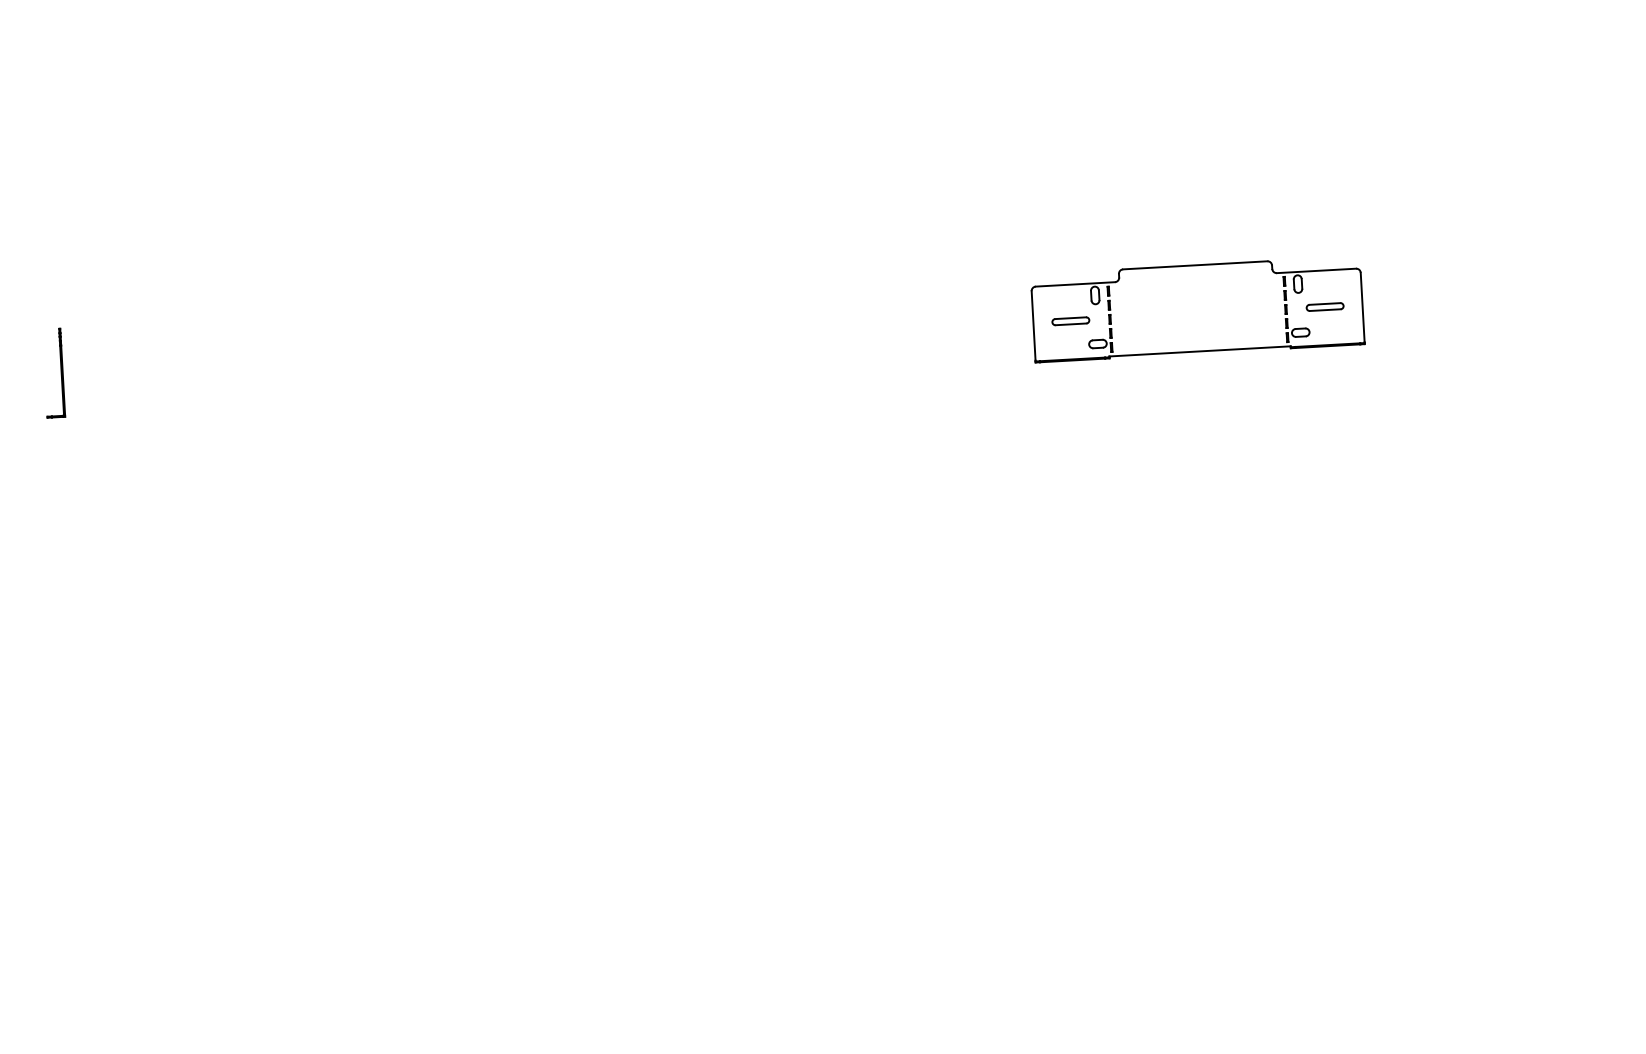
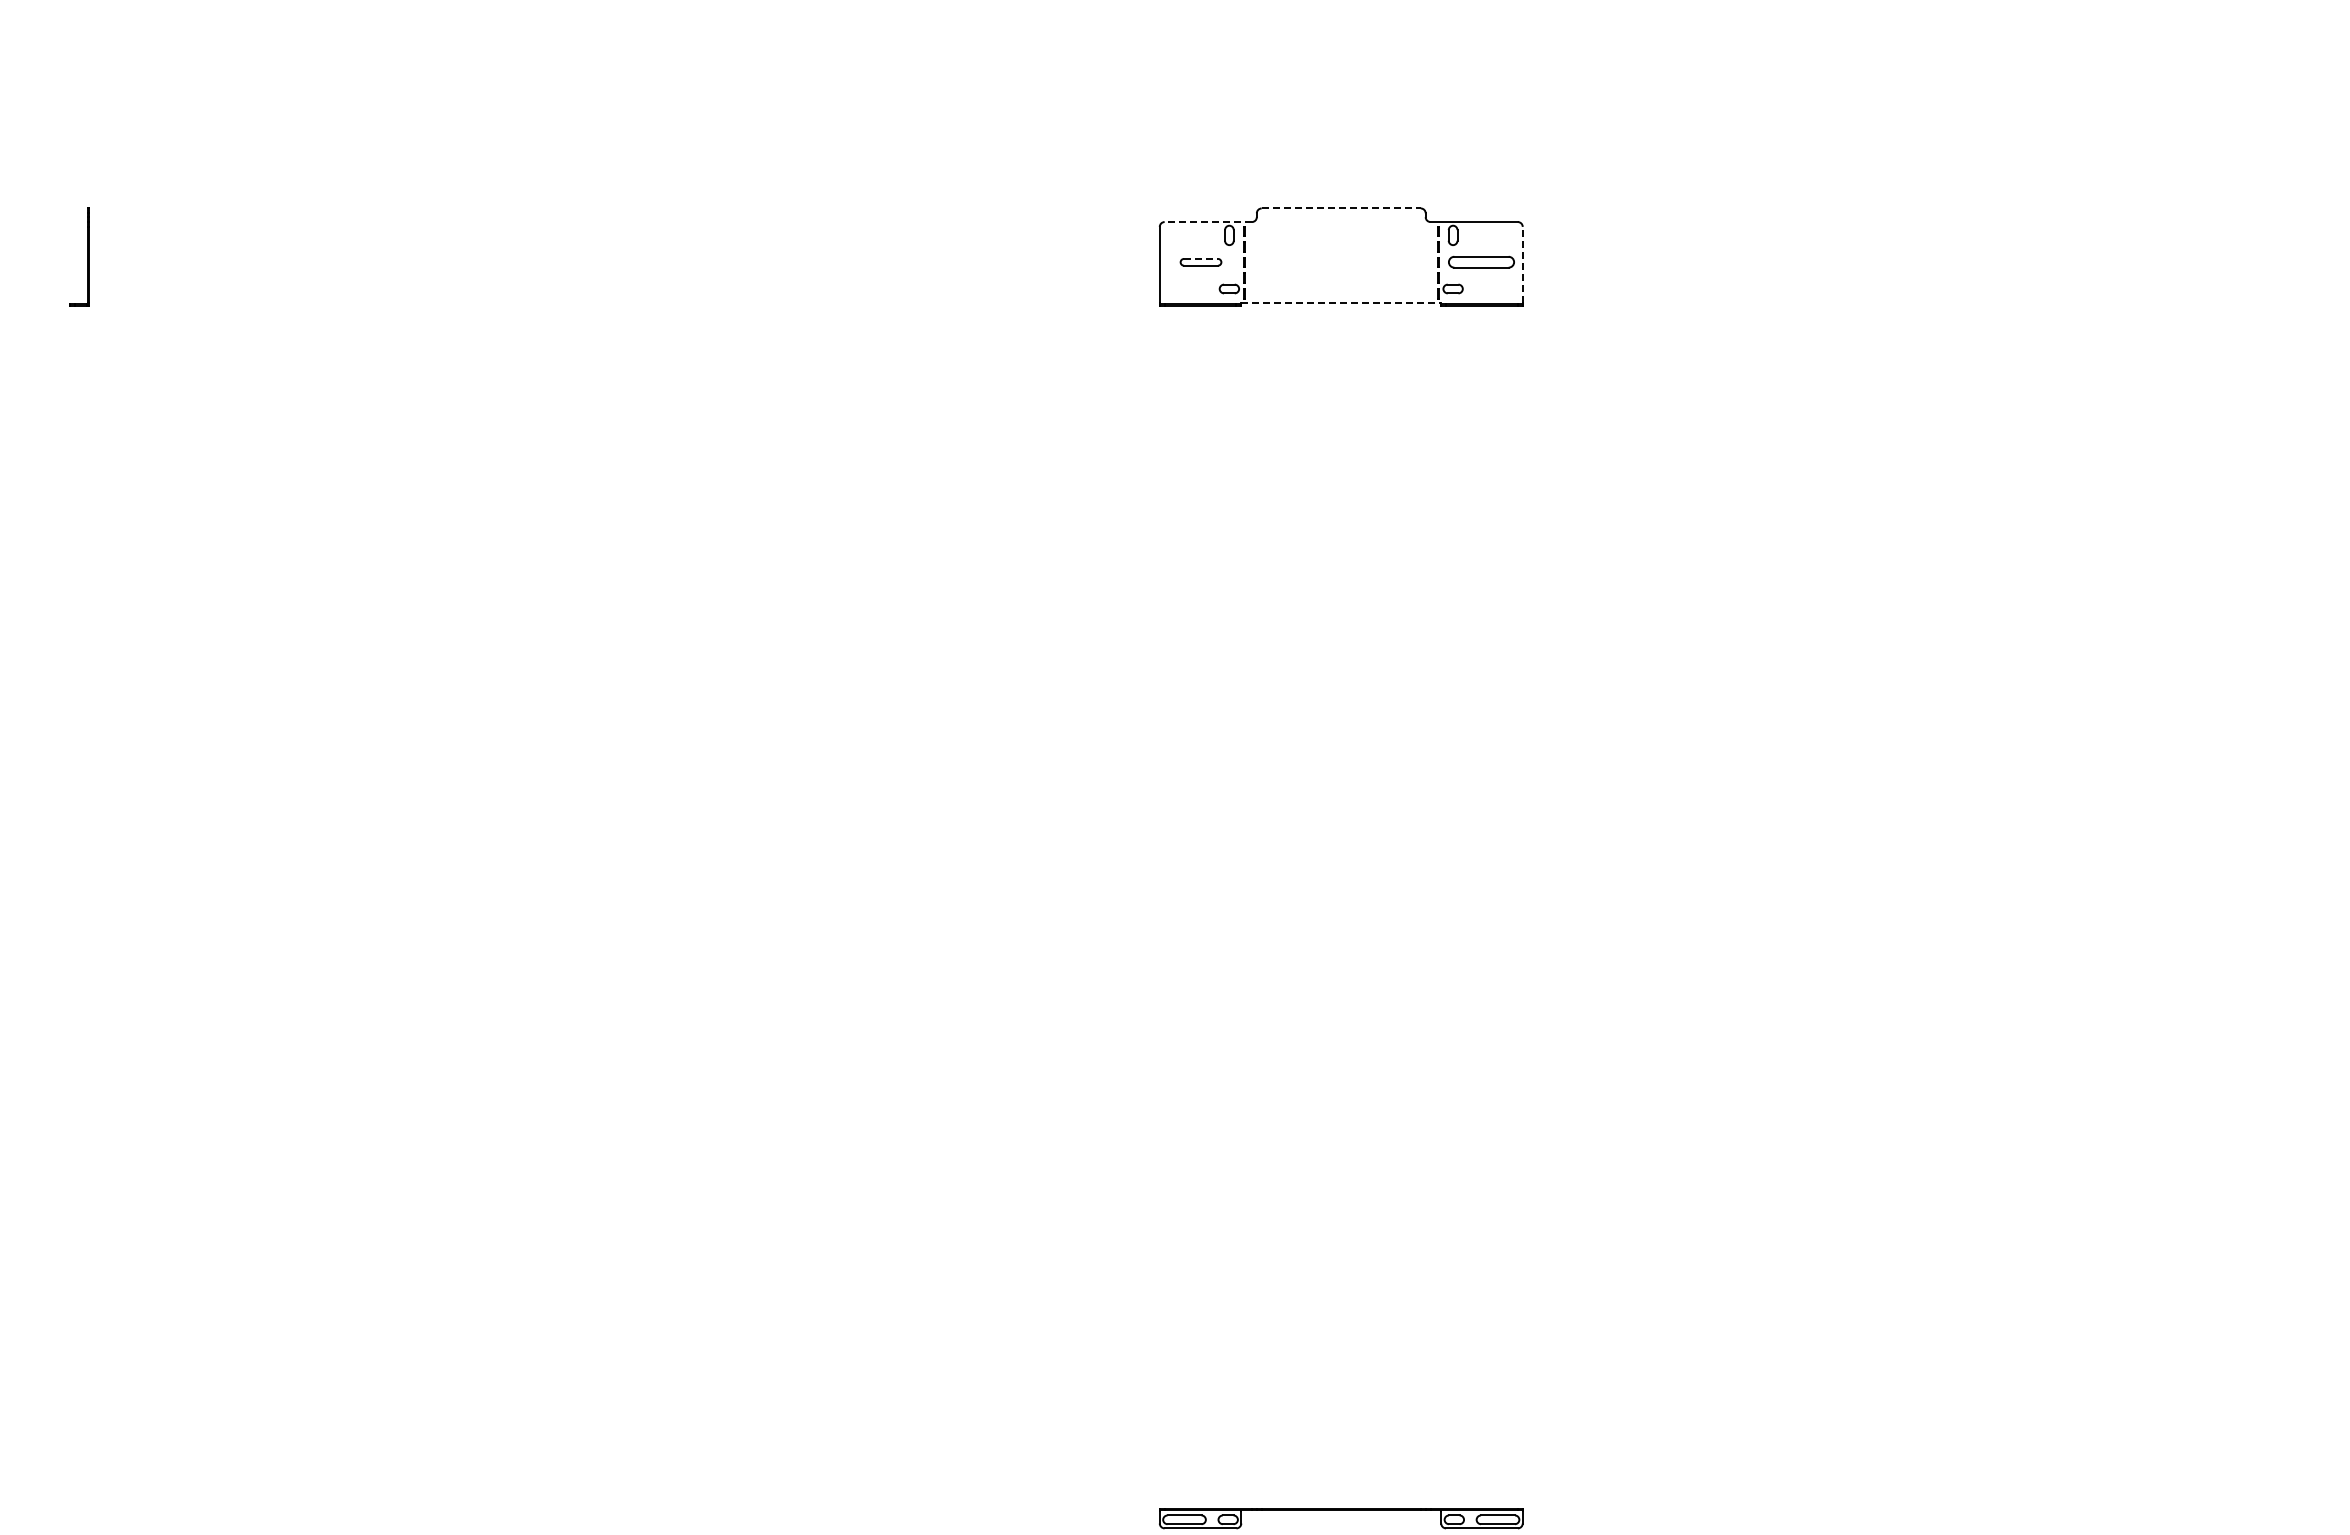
line: (1195, 265) -> (1341, 208), solid -> dashed
line: (1075, 284) -> (1208, 222), solid -> dashed
line: (1362, 306) -> (1522, 264), solid -> dashed
part: (1325, 307) -> (1481, 262), size x1.6
line: (1071, 317) -> (1201, 258), solid -> dashed
line: (1200, 351) -> (1341, 303), solid -> dashed

